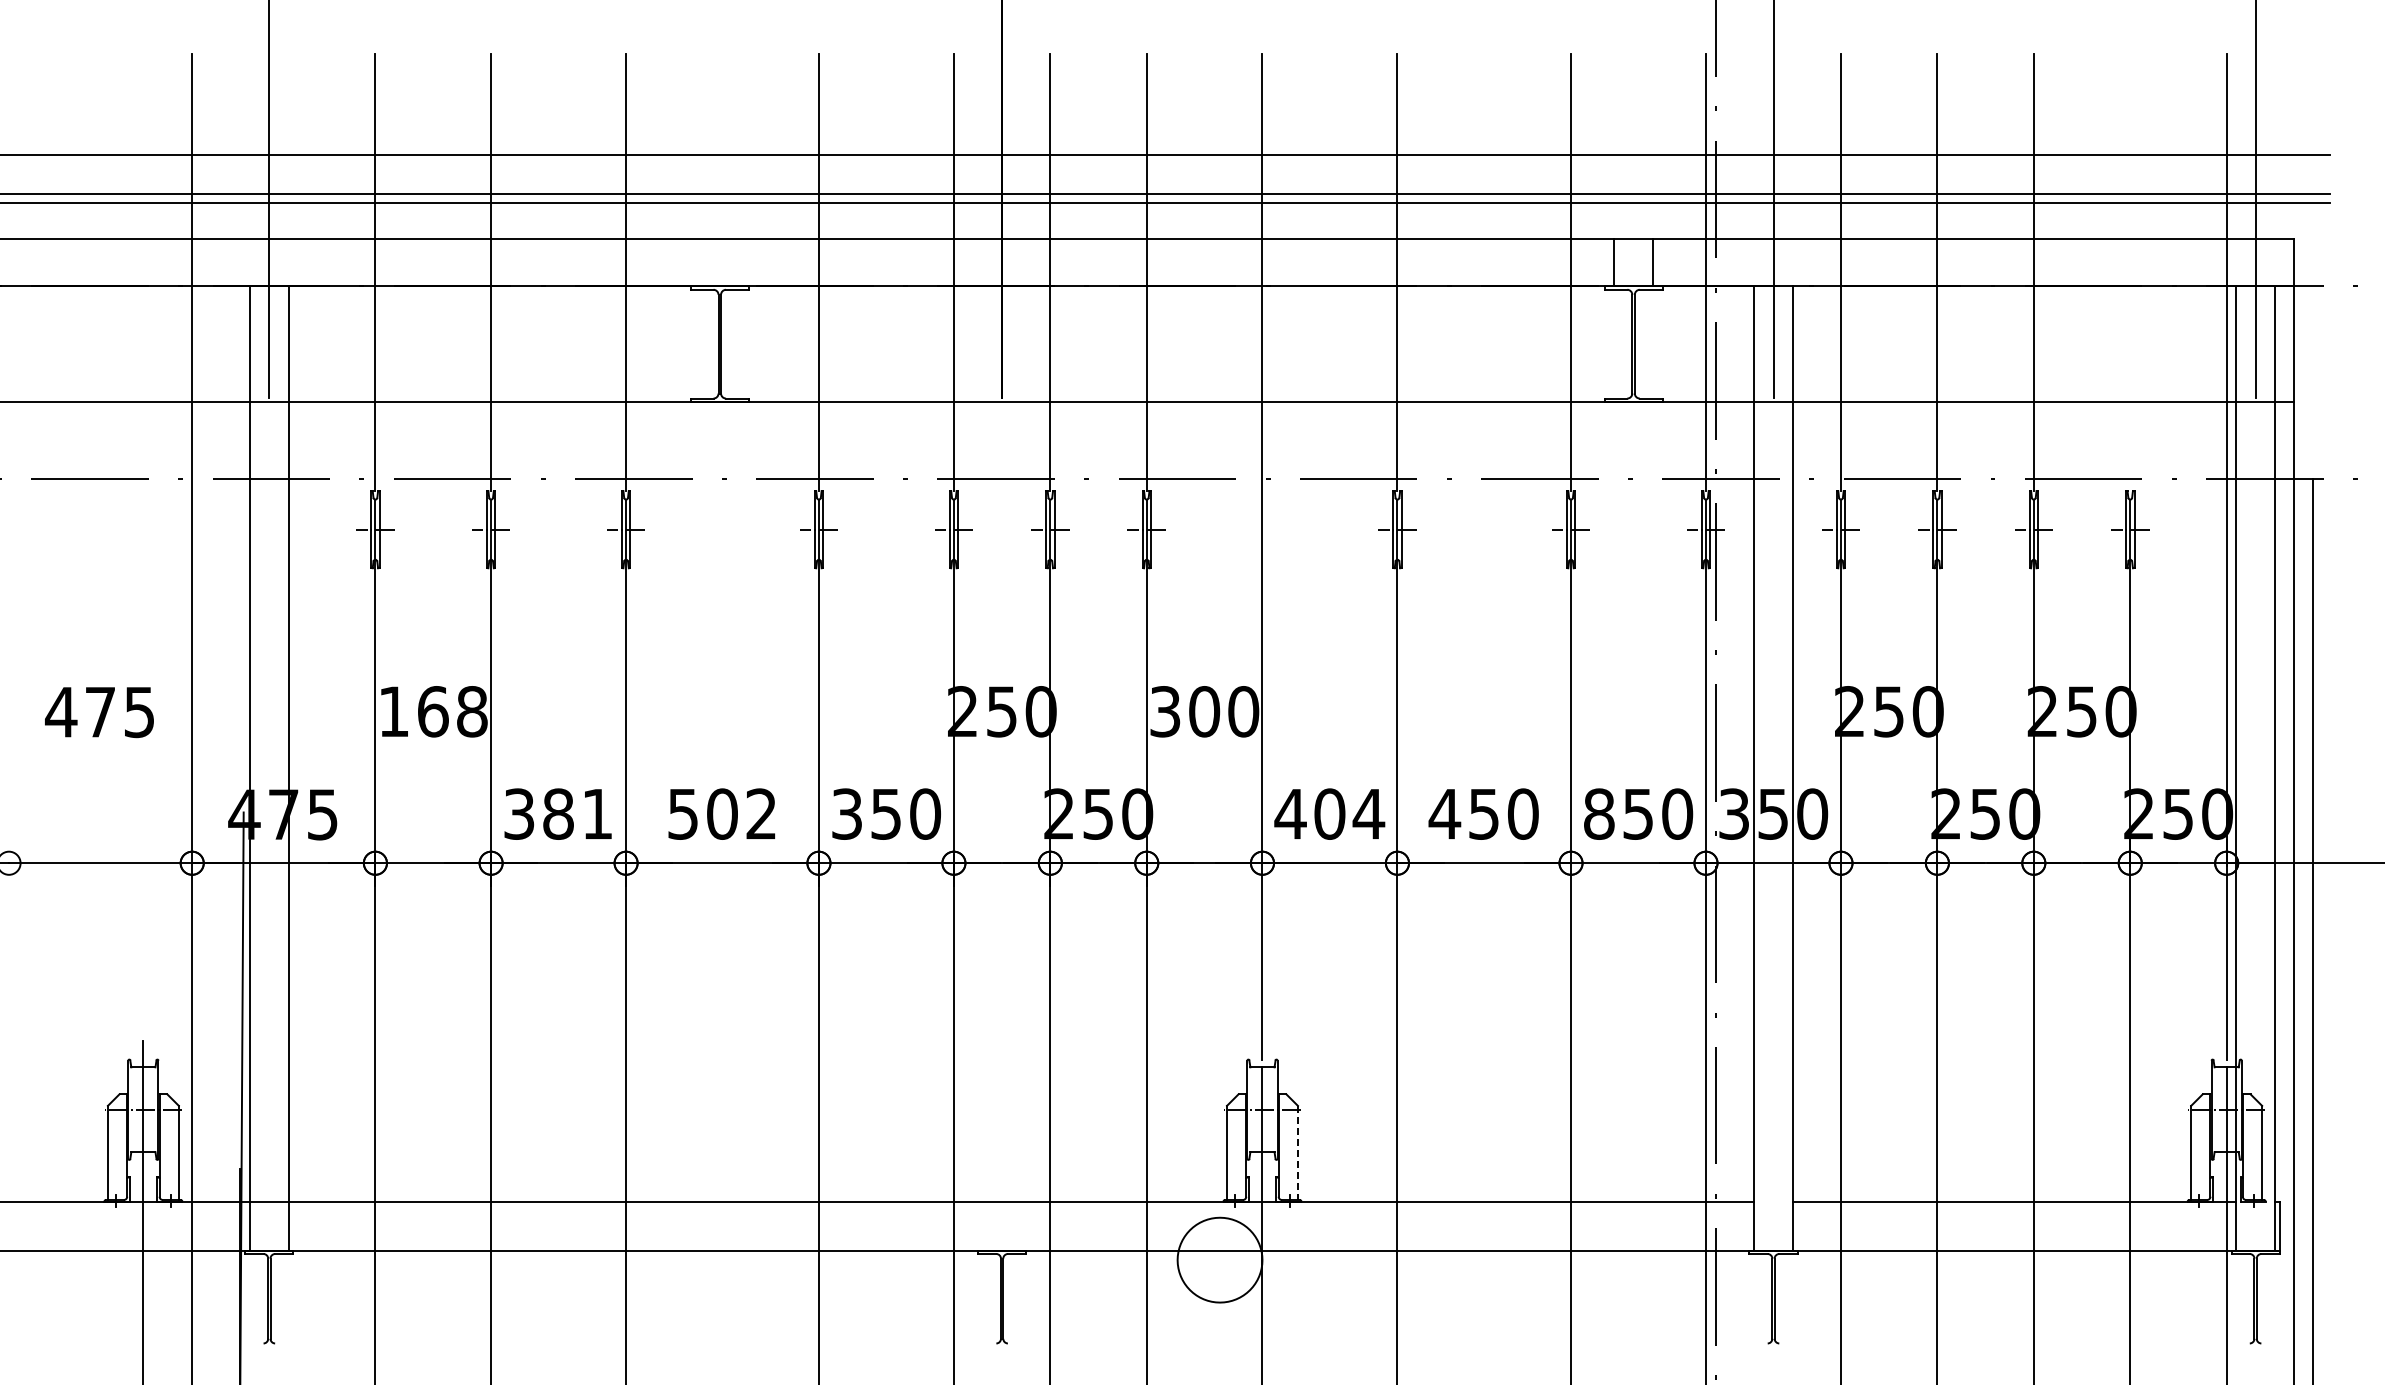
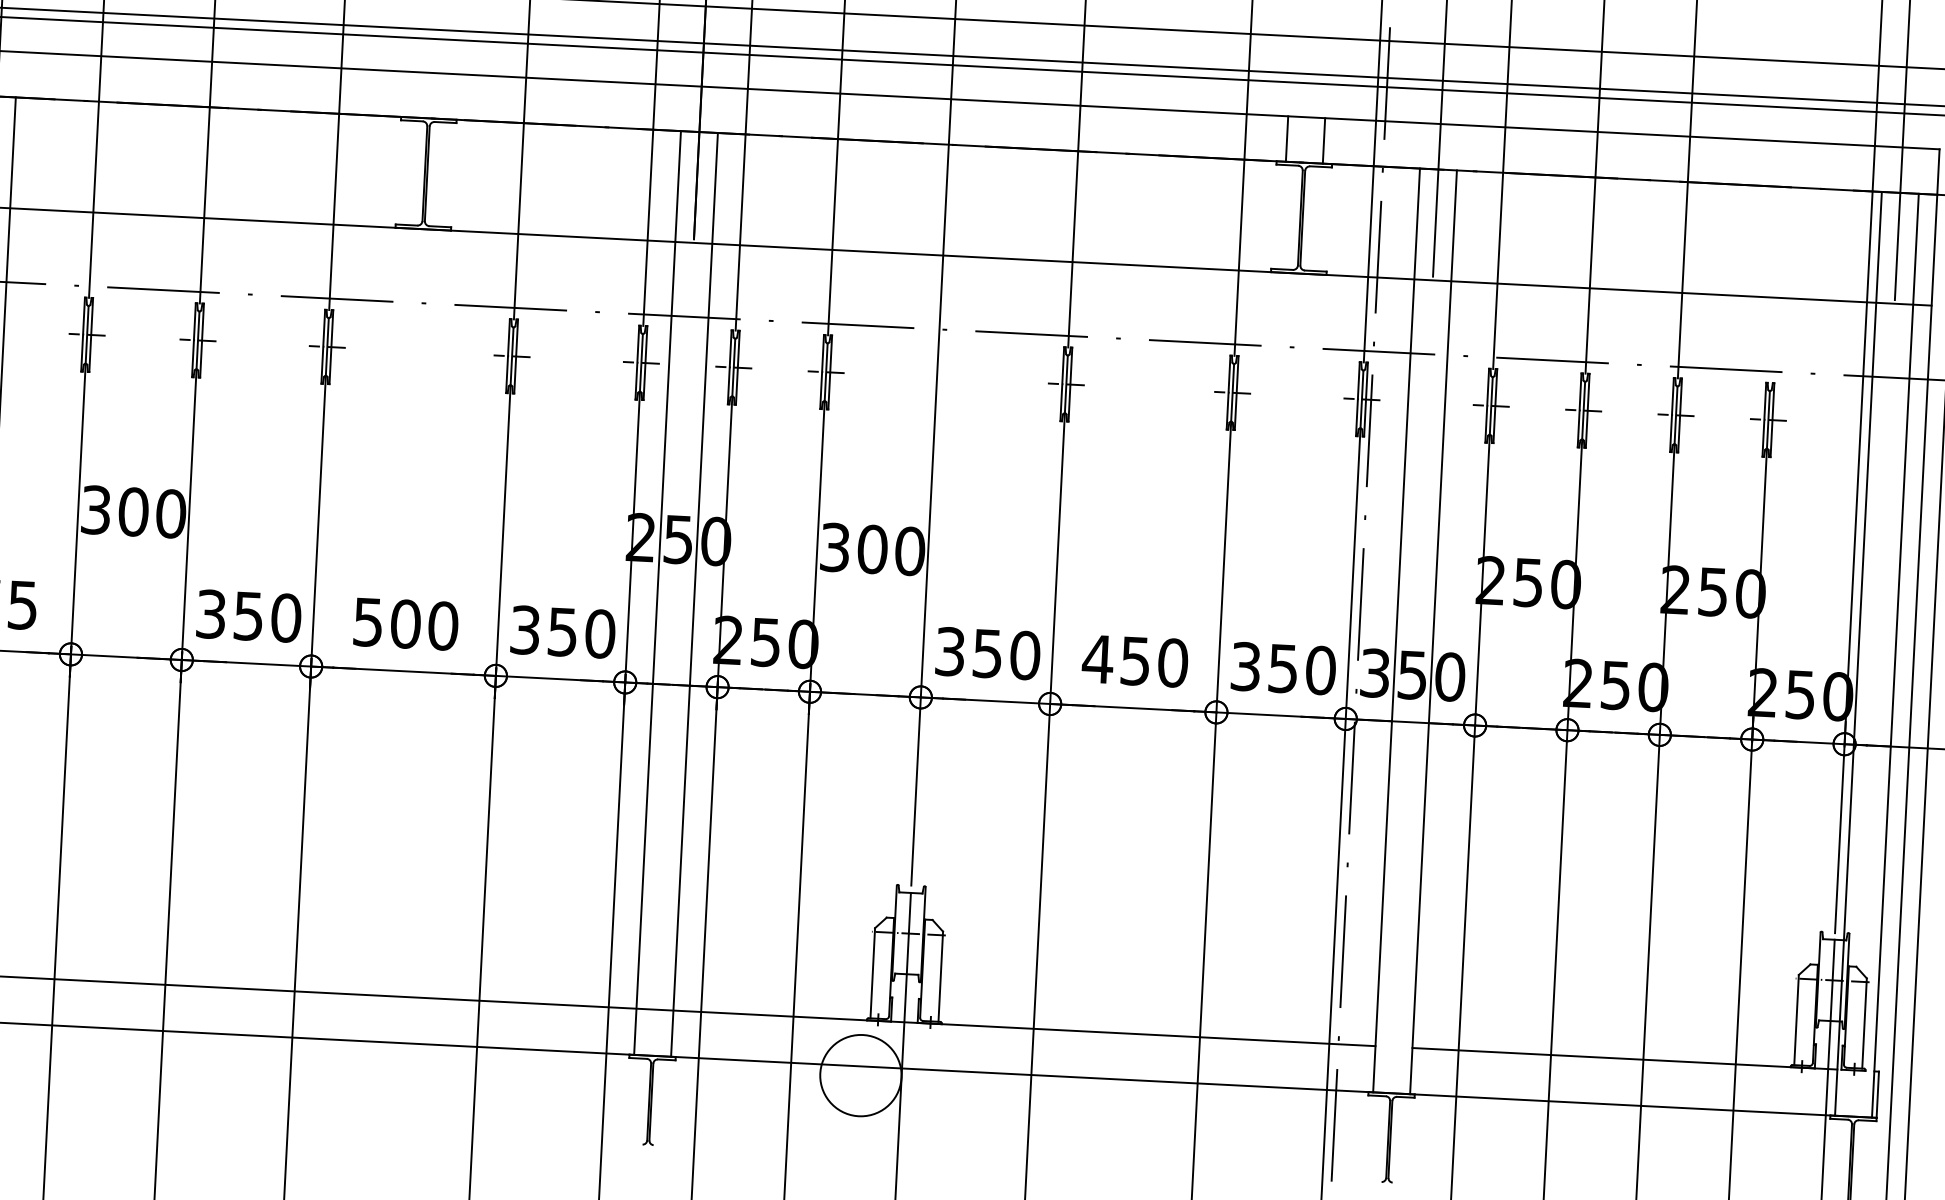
text: (433, 711) -> (133, 511), 168 -> 300
line: (982, 768) -> (657, 593), added
line: (1021, 768) -> (694, 594), added
text: (578, 813) -> (267, 616), 381 -> 350
text: (761, 813) -> (443, 625), 502 -> 500
text: (1329, 813) -> (987, 653), 404 -> 350
text: (1599, 813) -> (1246, 666), 850 -> 350
line: (1297, 1153) -> (940, 977), dashed -> solid

